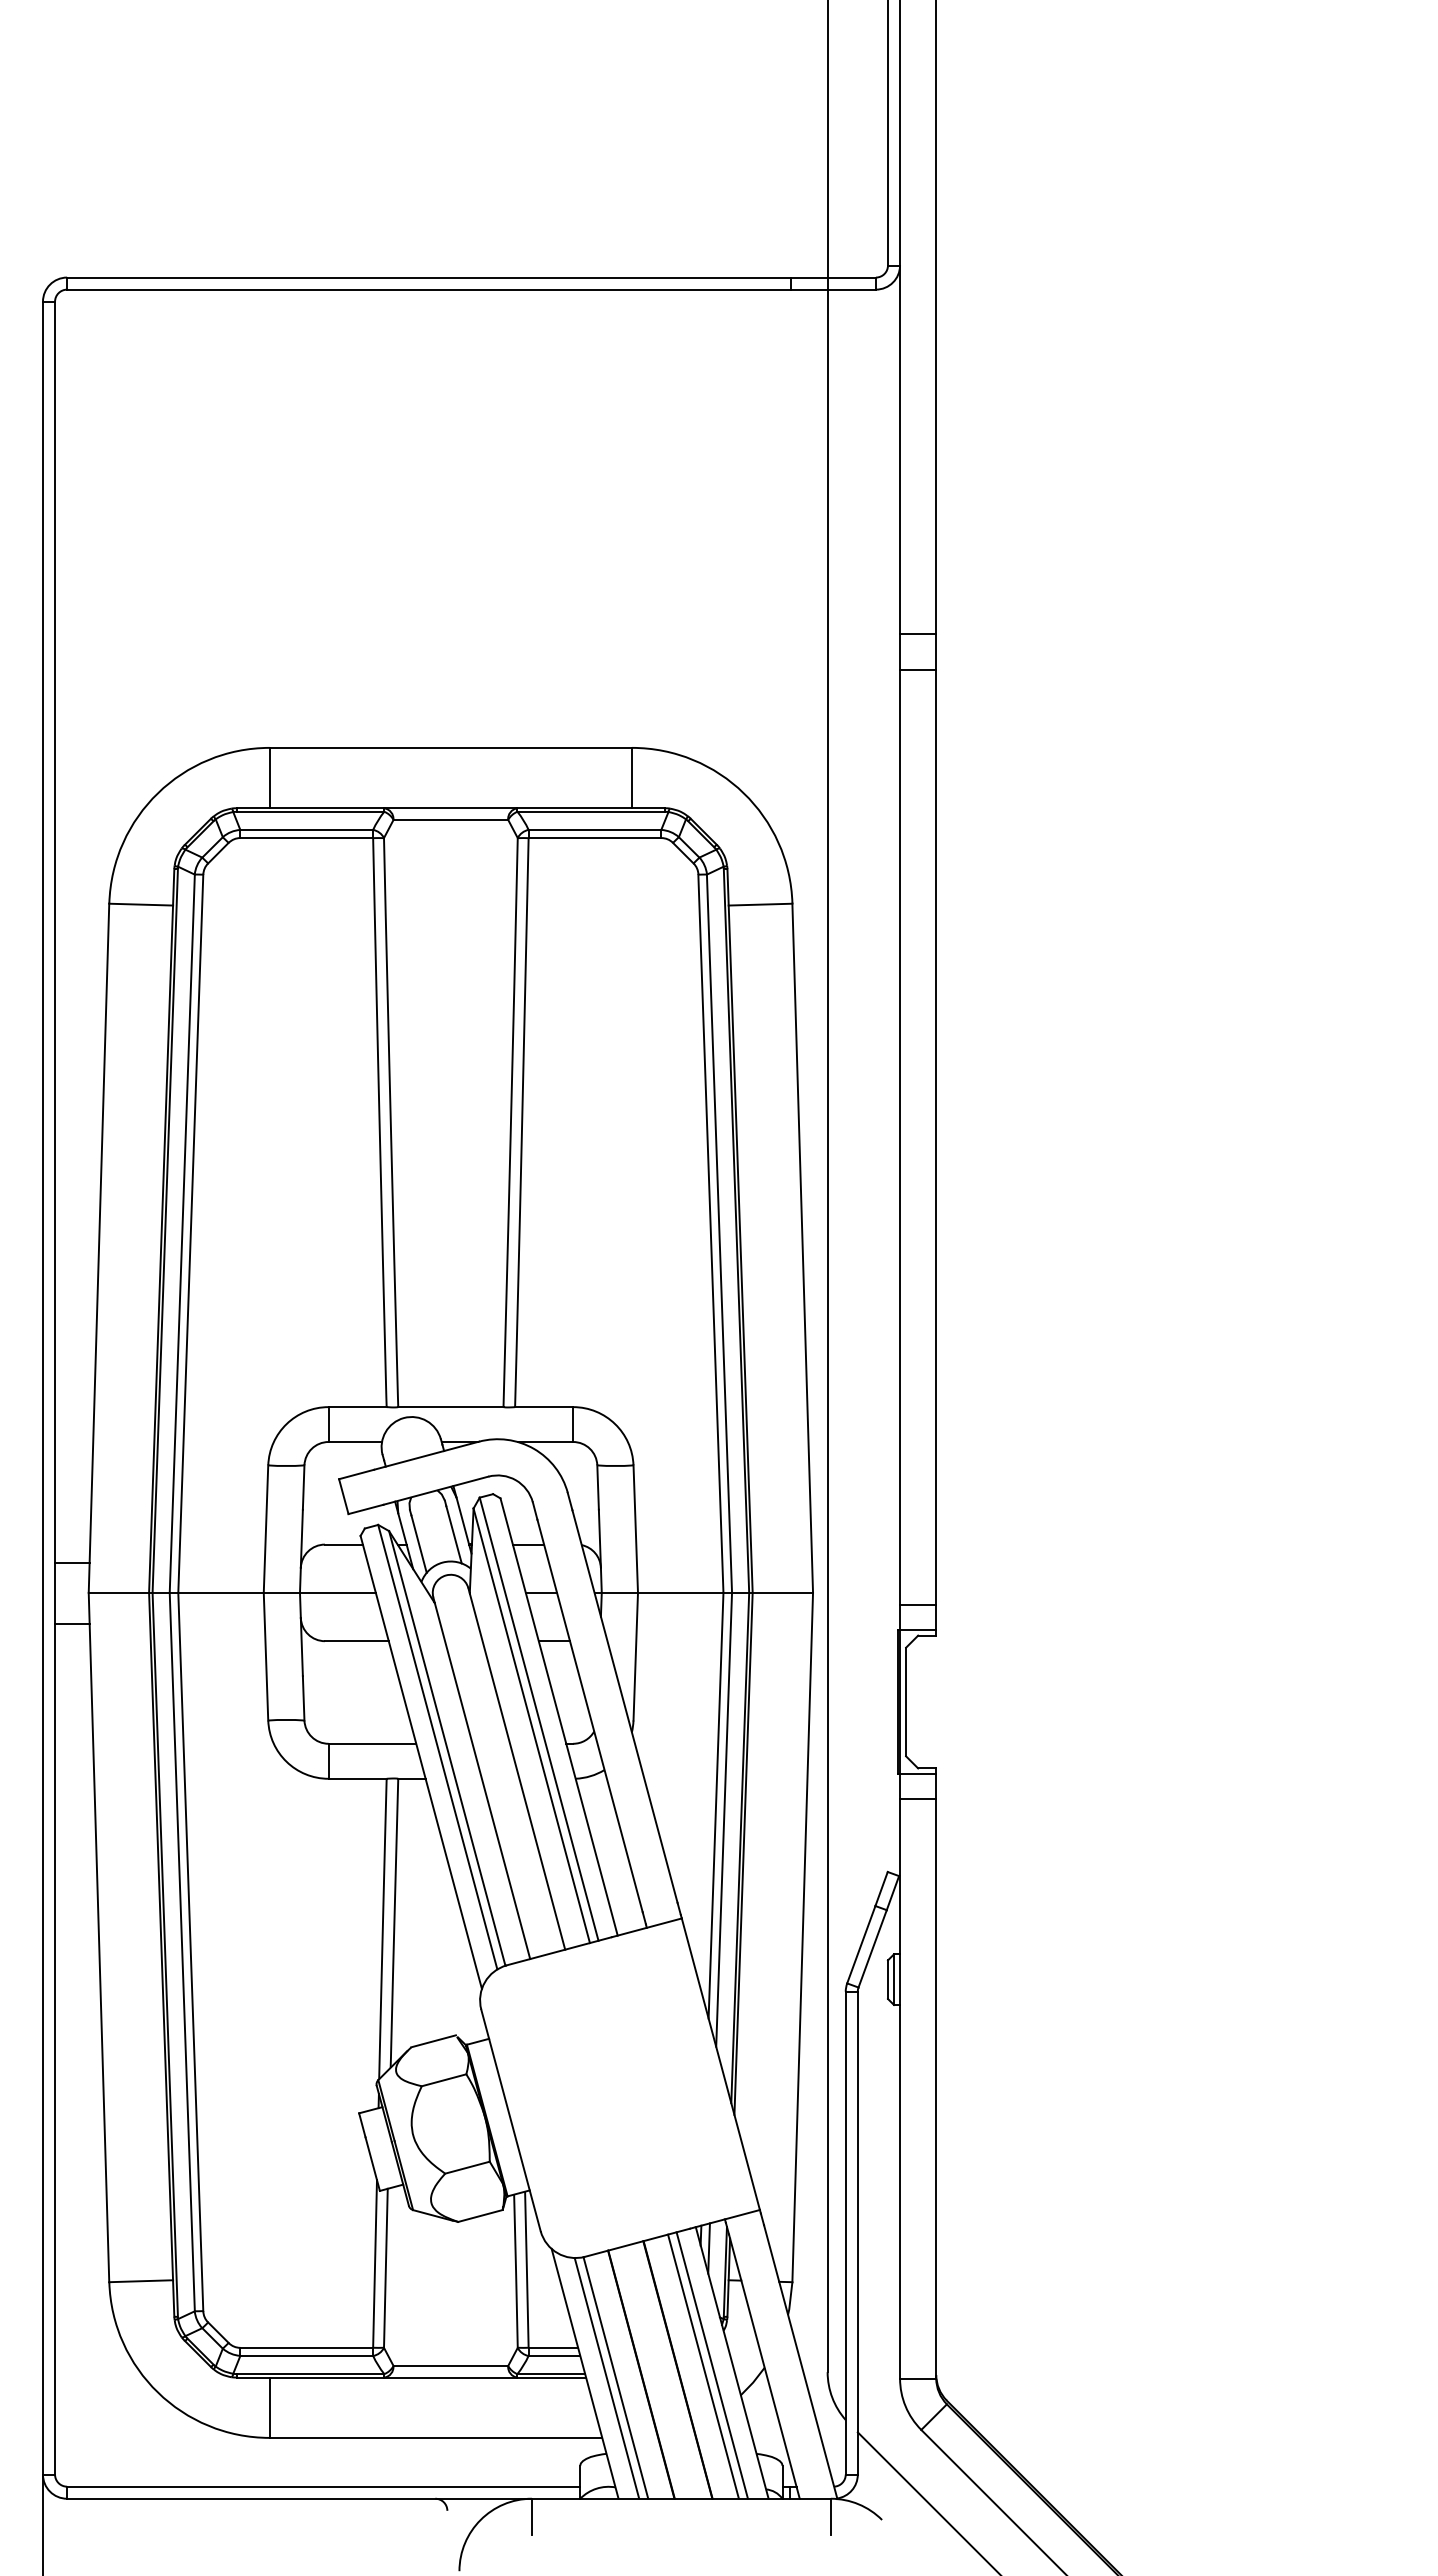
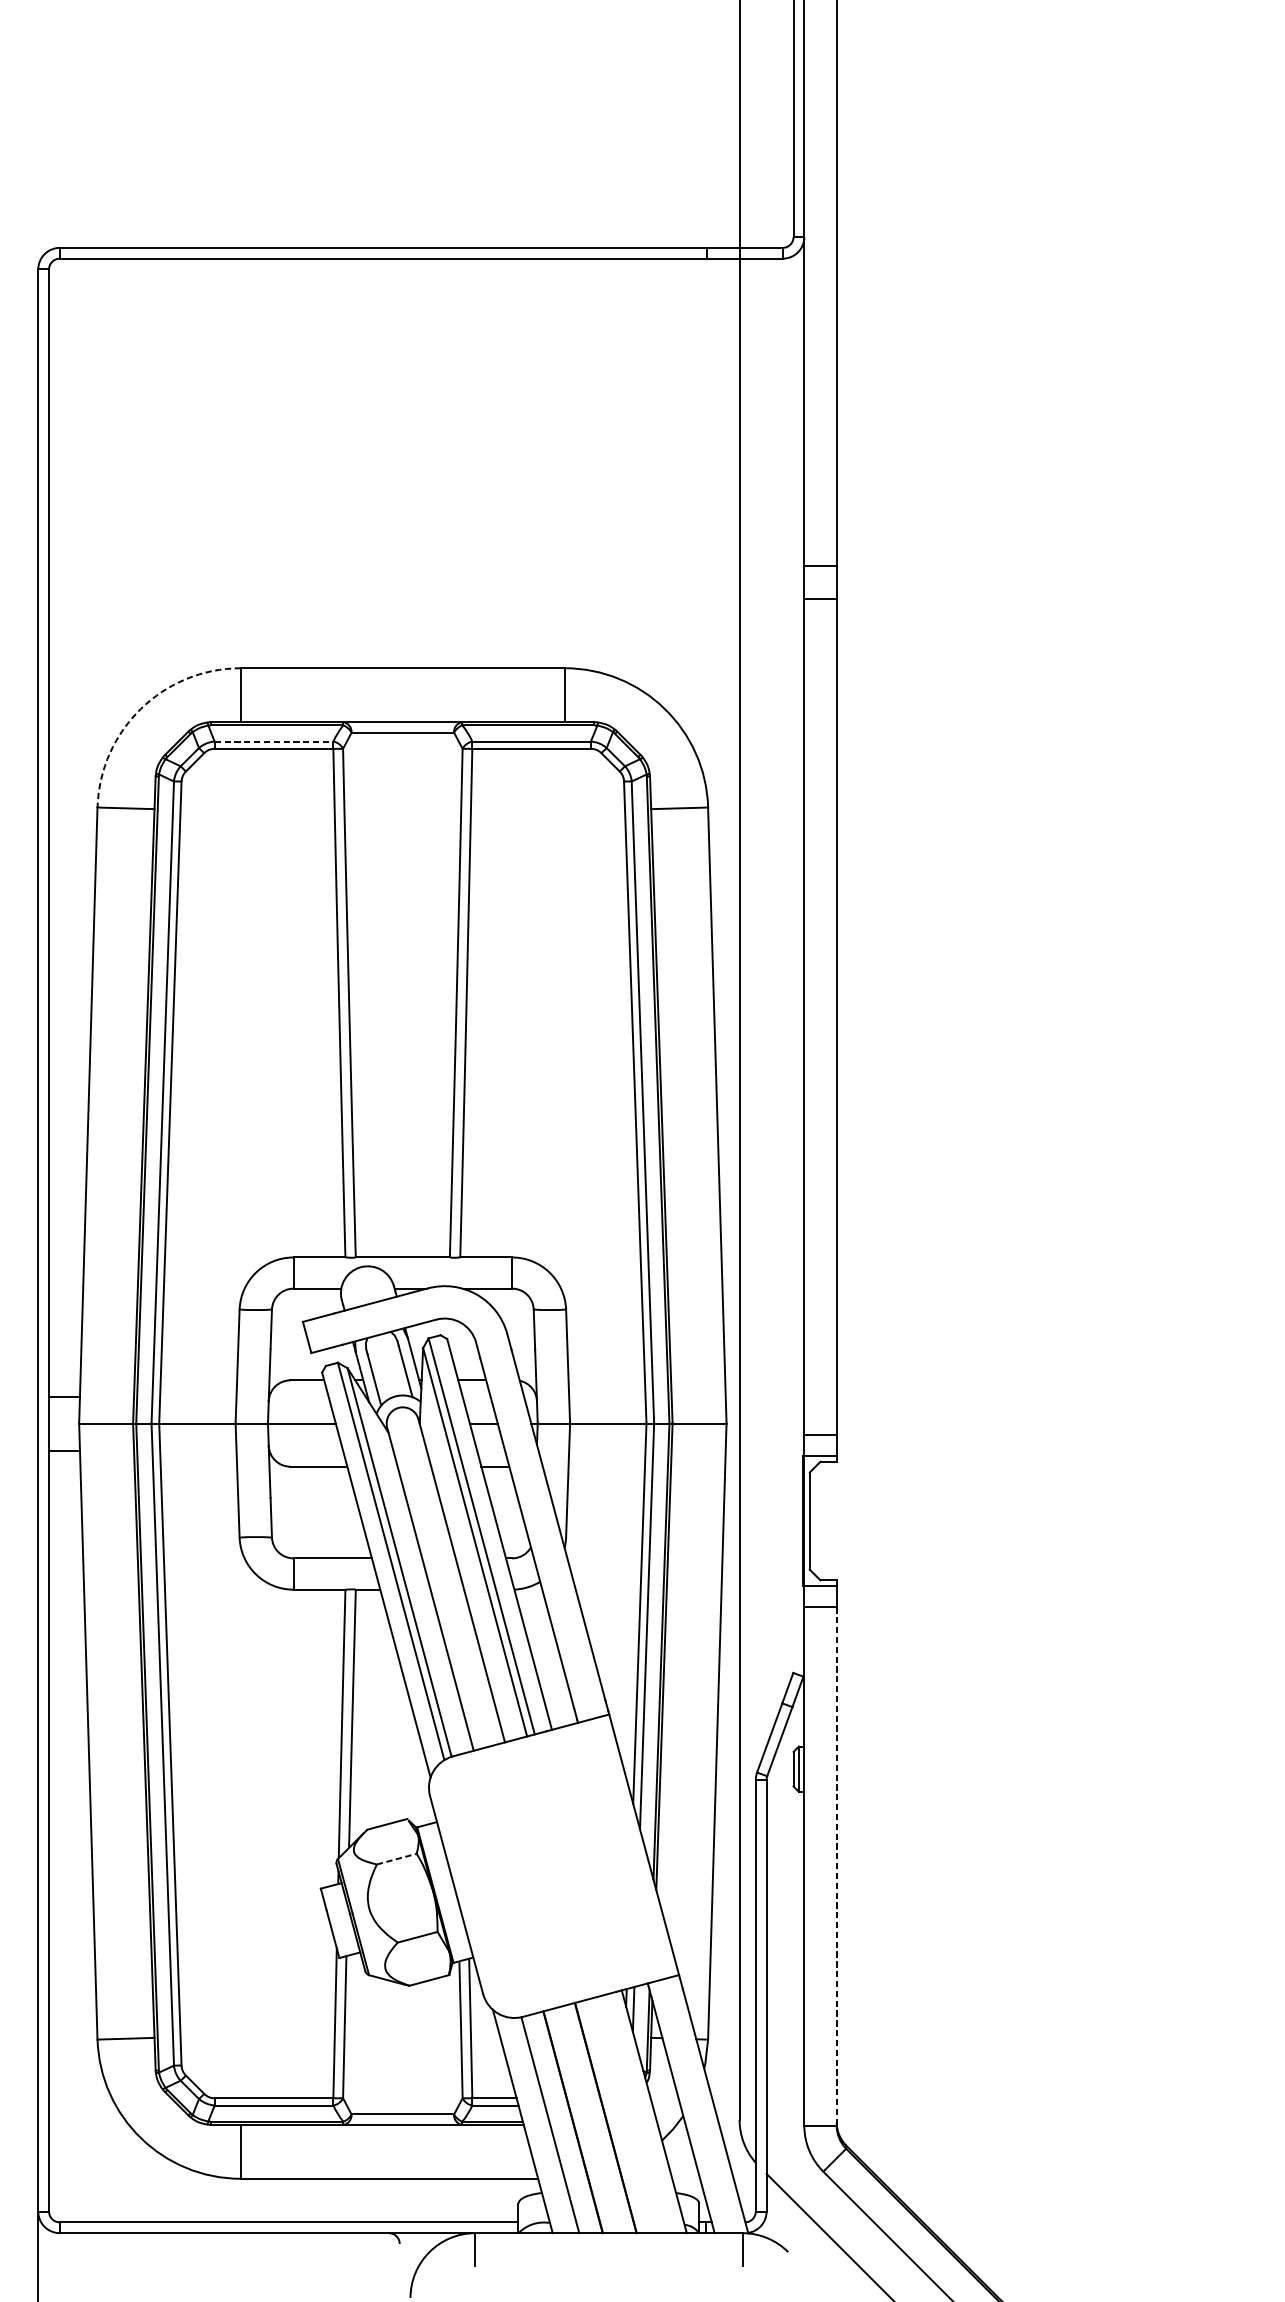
arc: (157, 793) -> (140, 709), solid -> dashed
line: (307, 829) -> (274, 741), solid -> dashed
line: (444, 2080) -> (397, 1859), solid -> dashed
line: (936, 2089) -> (836, 1867), solid -> dashed
line: (711, 2365) -> (635, 2114), removed
line: (703, 2366) -> (628, 2114), removed
line: (606, 2378) -> (541, 2125), removed

